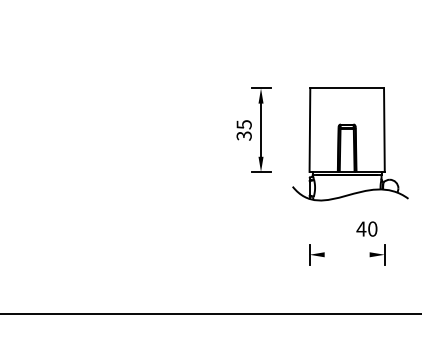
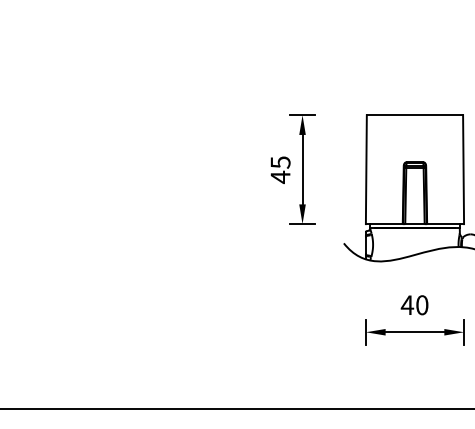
text: (243, 136) -> (279, 177), 35 -> 45
text: (366, 228) -> (414, 304), moved
line: (346, 254) -> (414, 331), added

